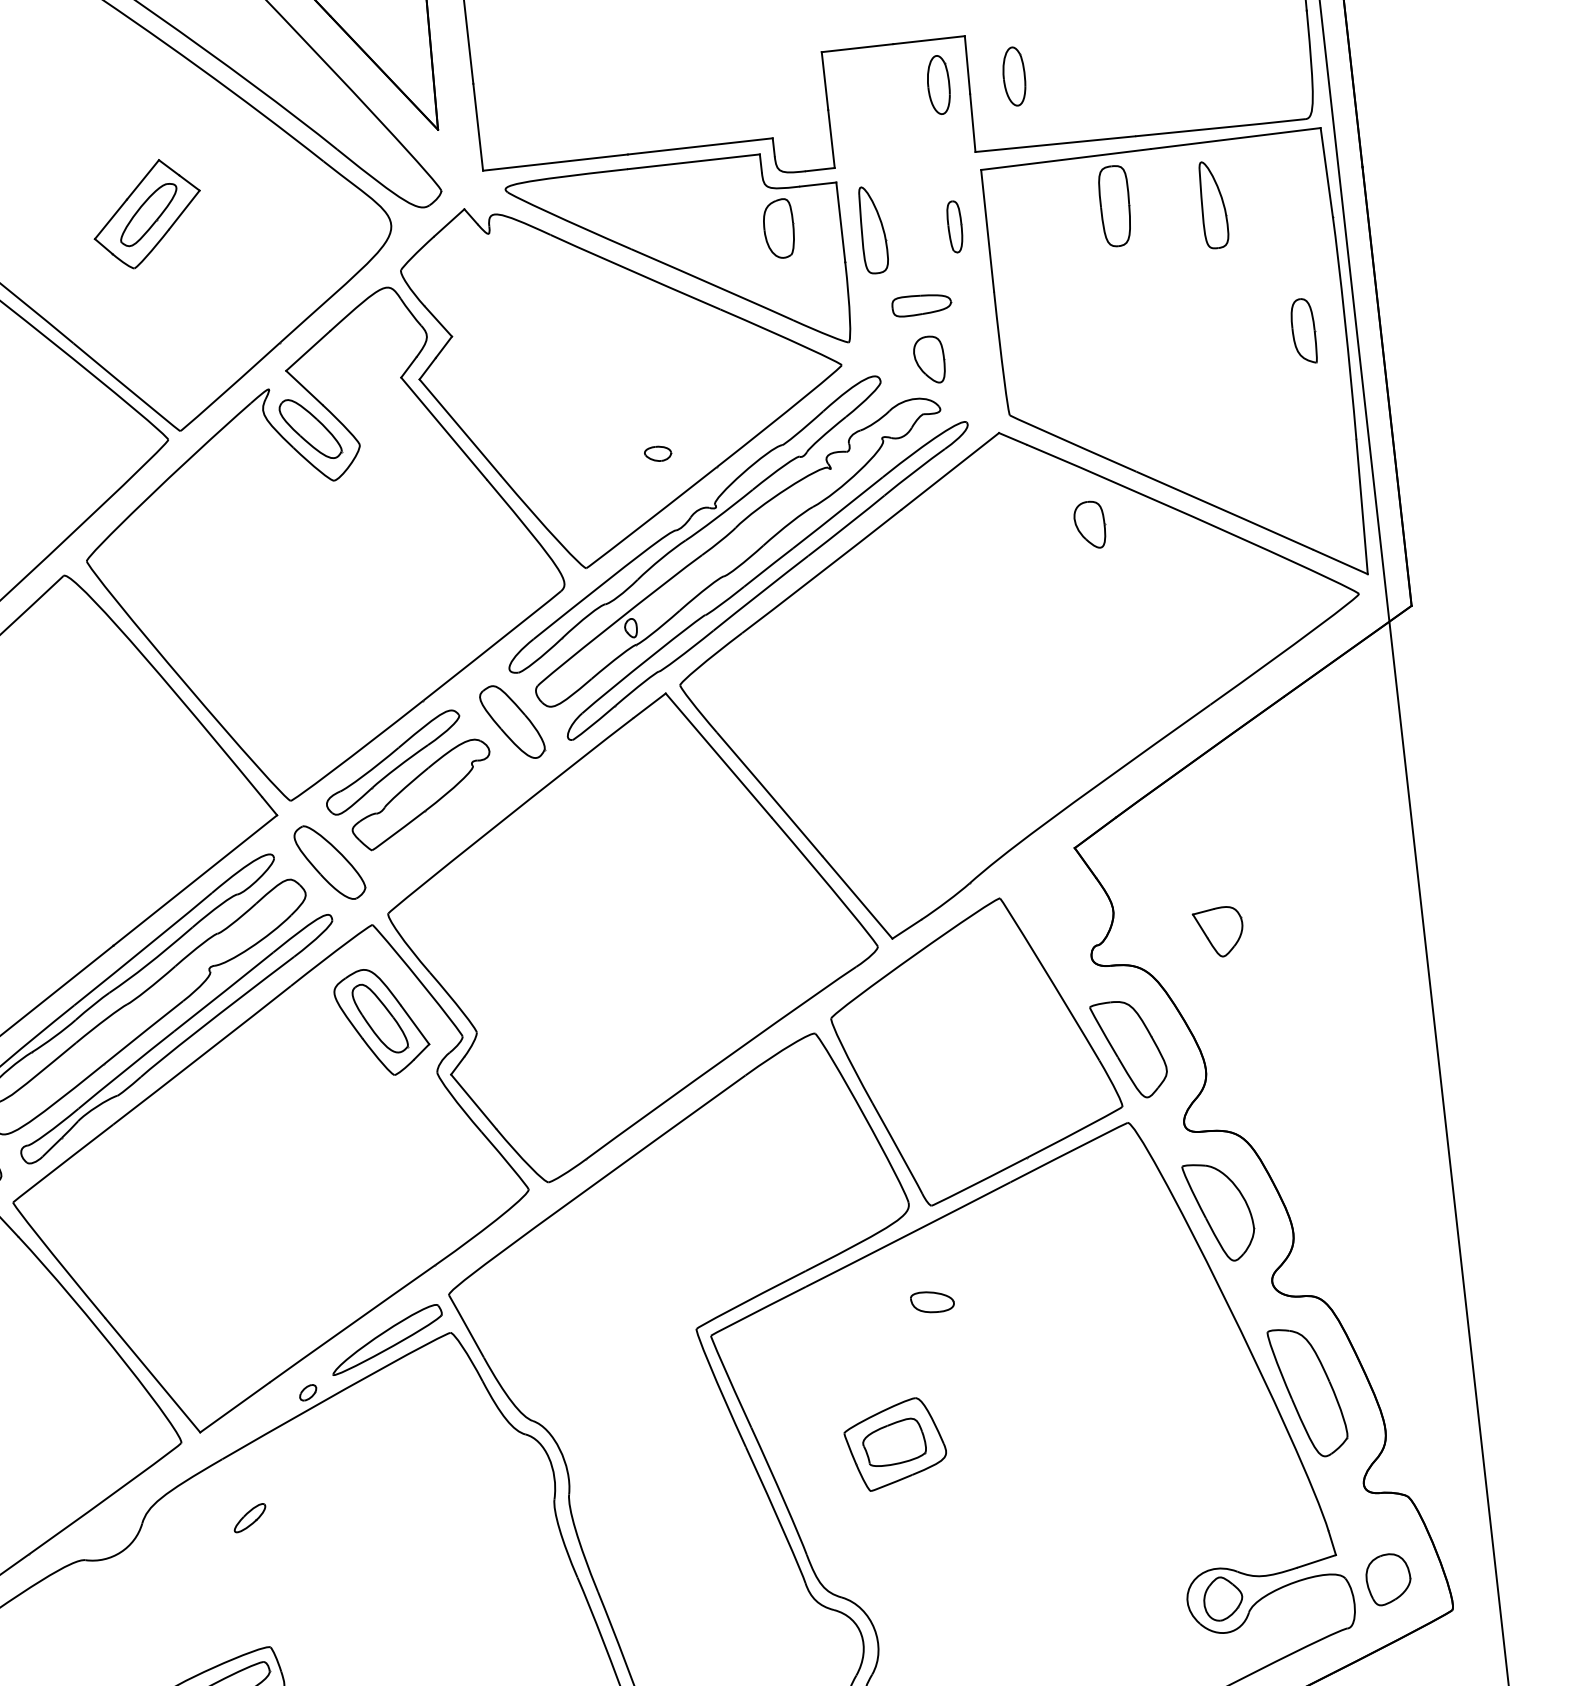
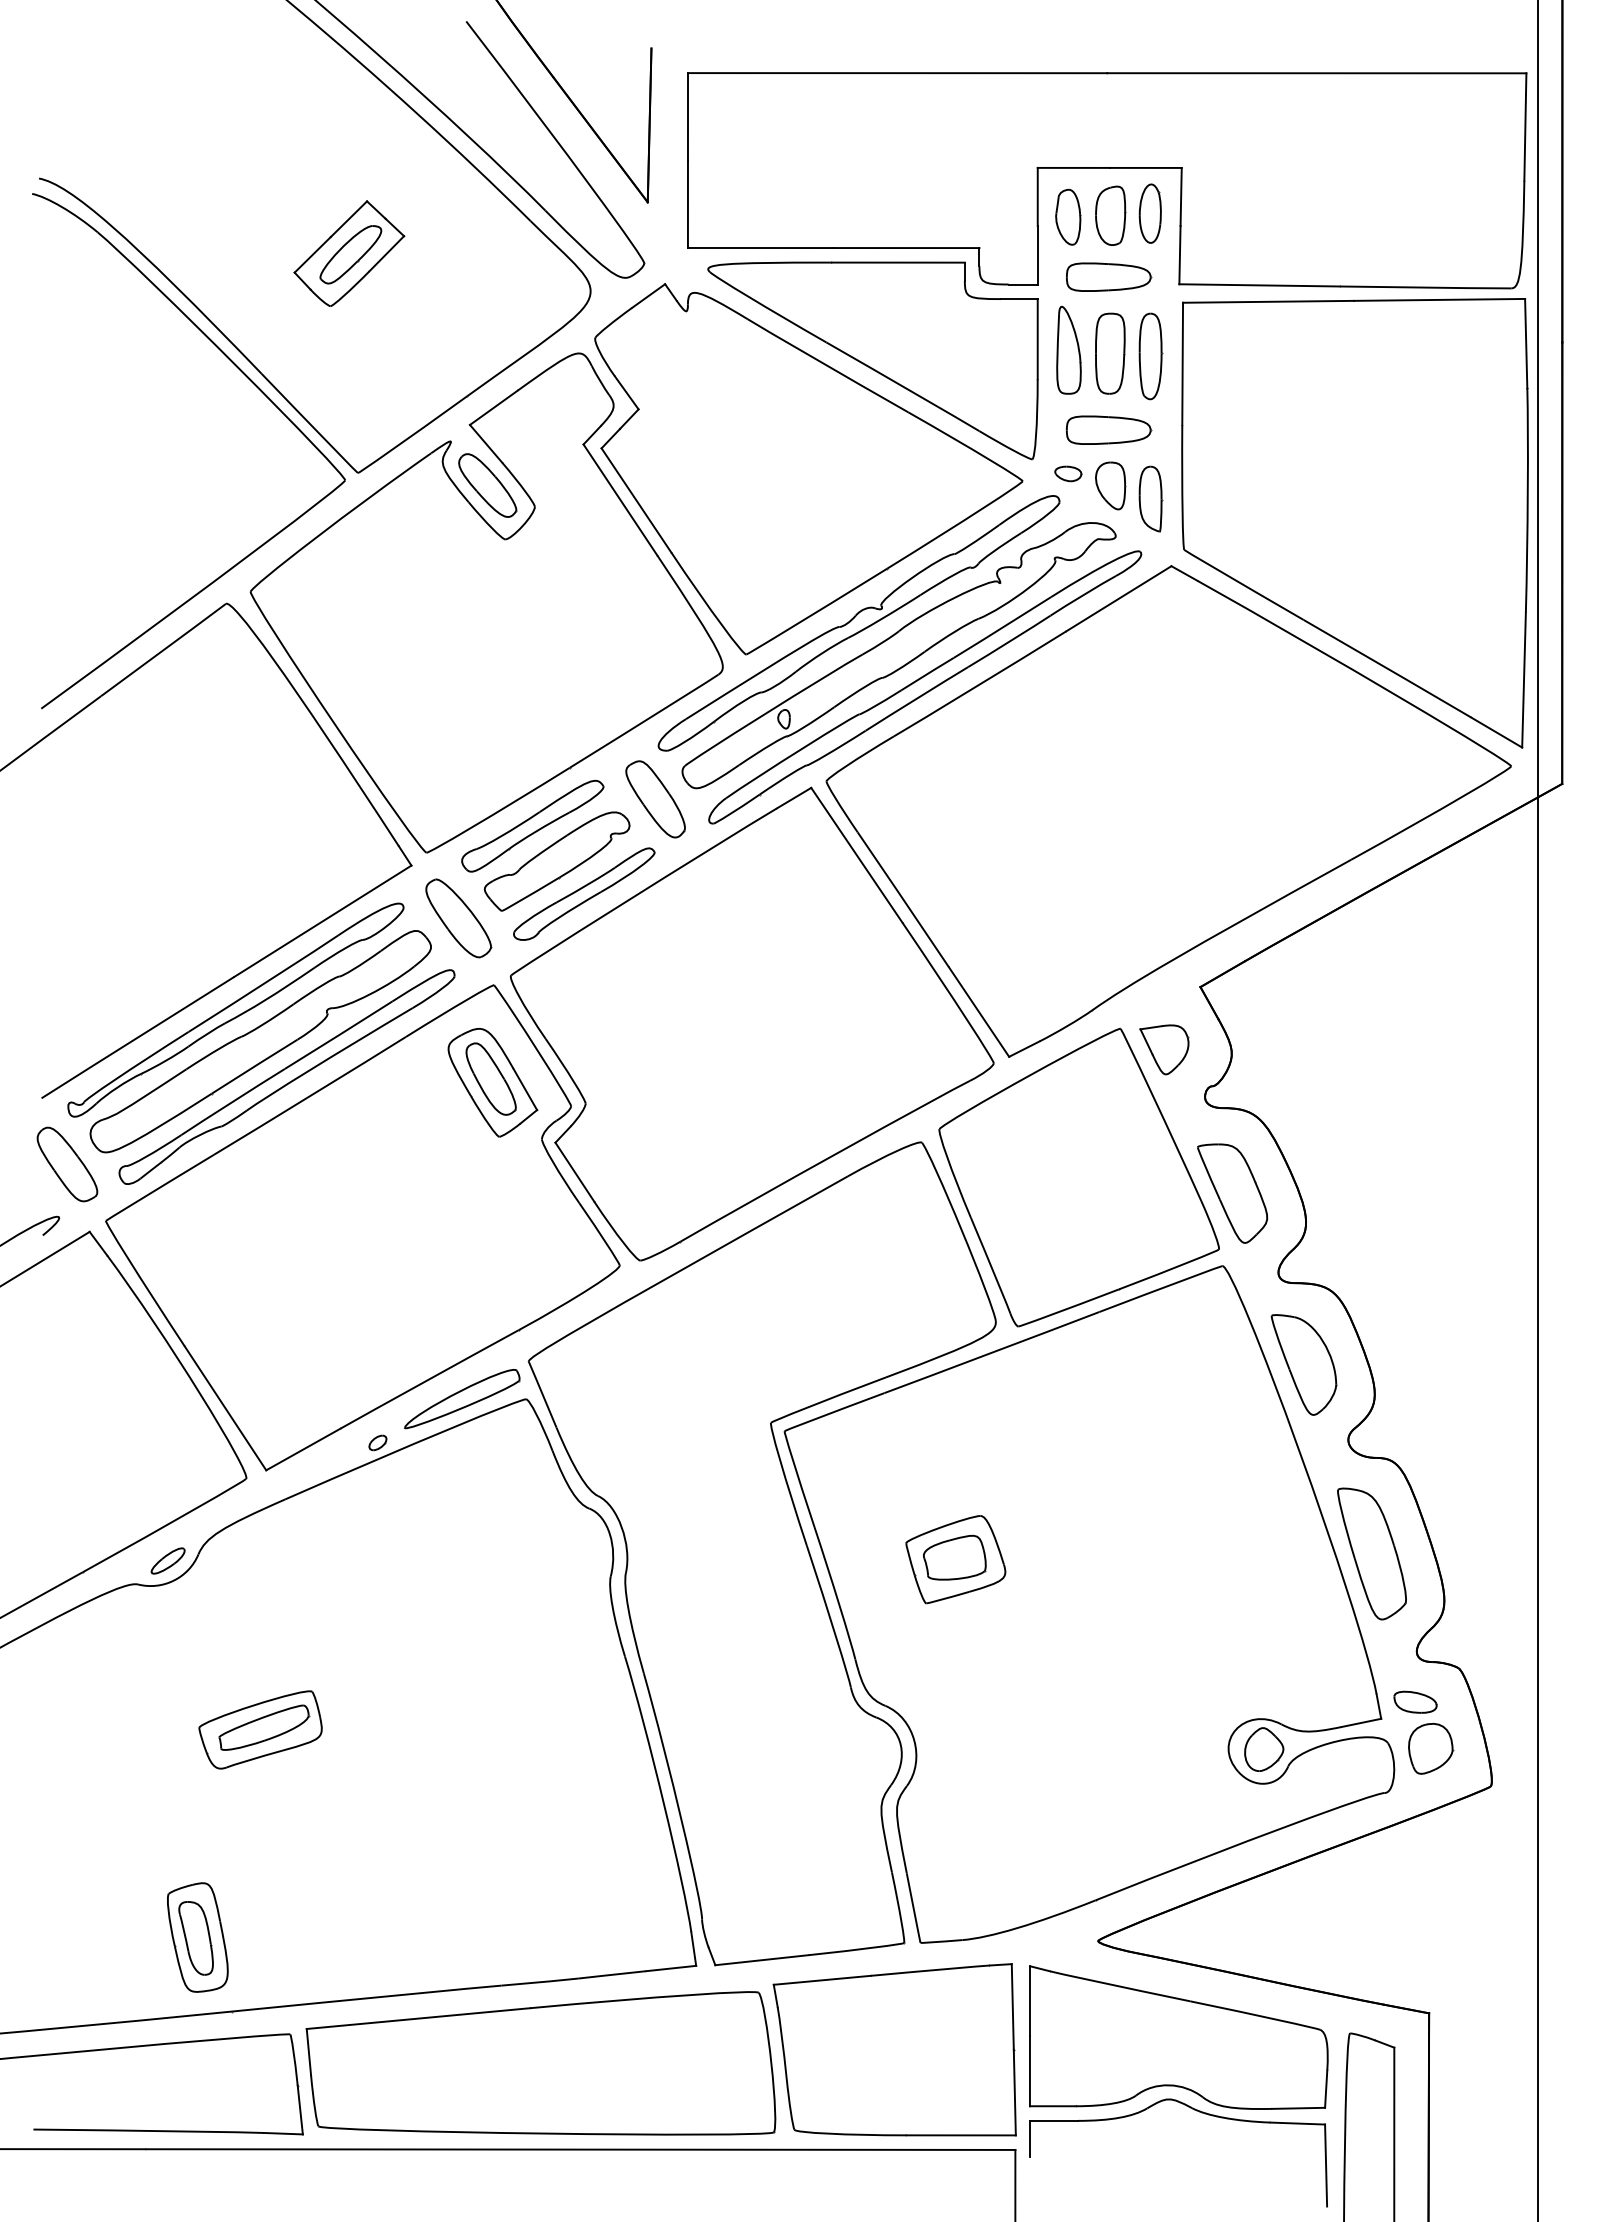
part: (1013, 76) -> (1225, 213), removed
part: (857, 97) -> (1068, 216), added
part: (905, 152) -> (1109, 276), added
part: (1212, 204) -> (1409, 362), removed
part: (1115, 205) -> (1110, 353), moved
part: (954, 226) -> (1150, 356), size x1.67
part: (778, 228) -> (1110, 215), moved
part: (922, 304) -> (1109, 429), size x1.43
part: (1303, 330) -> (1150, 498), moved
part: (658, 453) -> (1068, 473), moved
part: (1089, 524) -> (1251, 667), removed
part: (452, 823) -> (584, 893), added
part: (1219, 931) -> (1164, 1049), moved
part: (932, 1301) -> (1415, 1701), moved
part: (249, 1517) -> (167, 1560), moved

